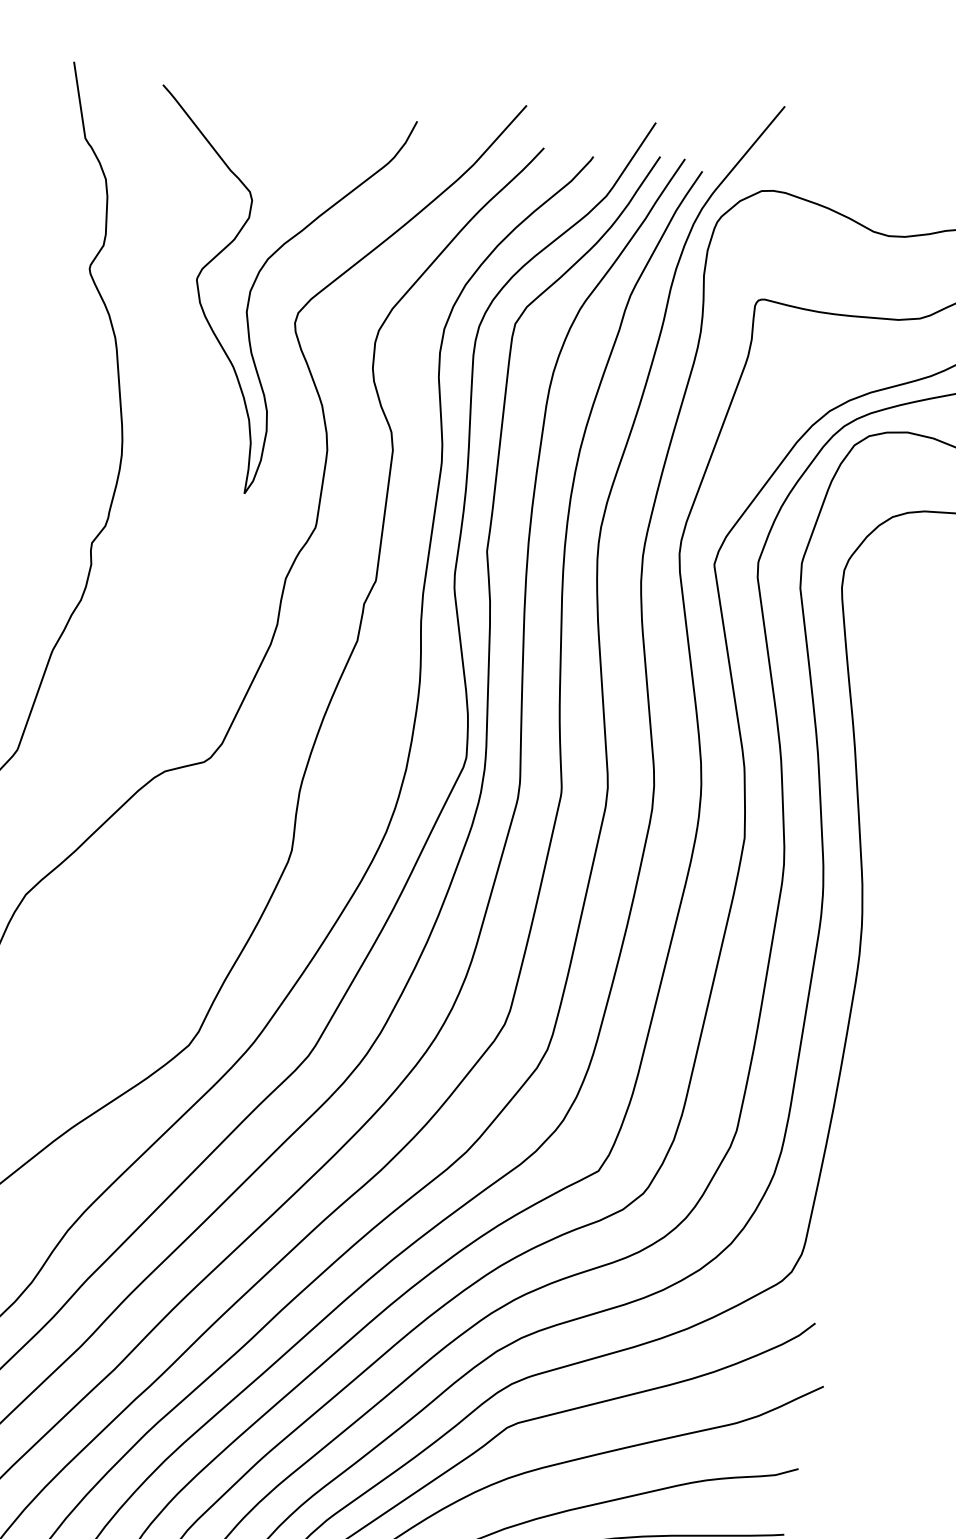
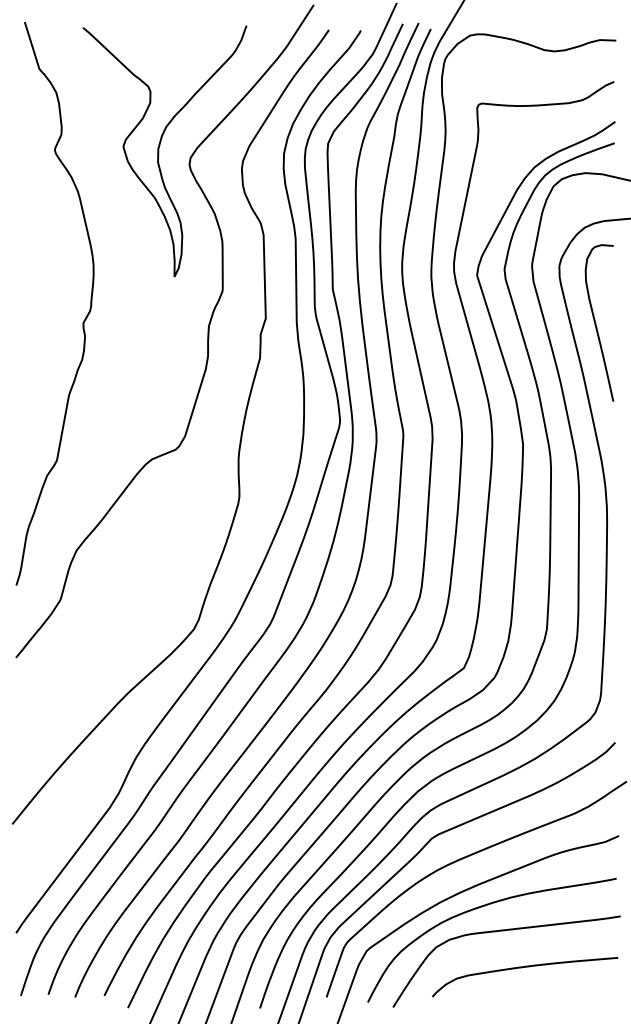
curve: (887, 668) -> (596, 323), added

